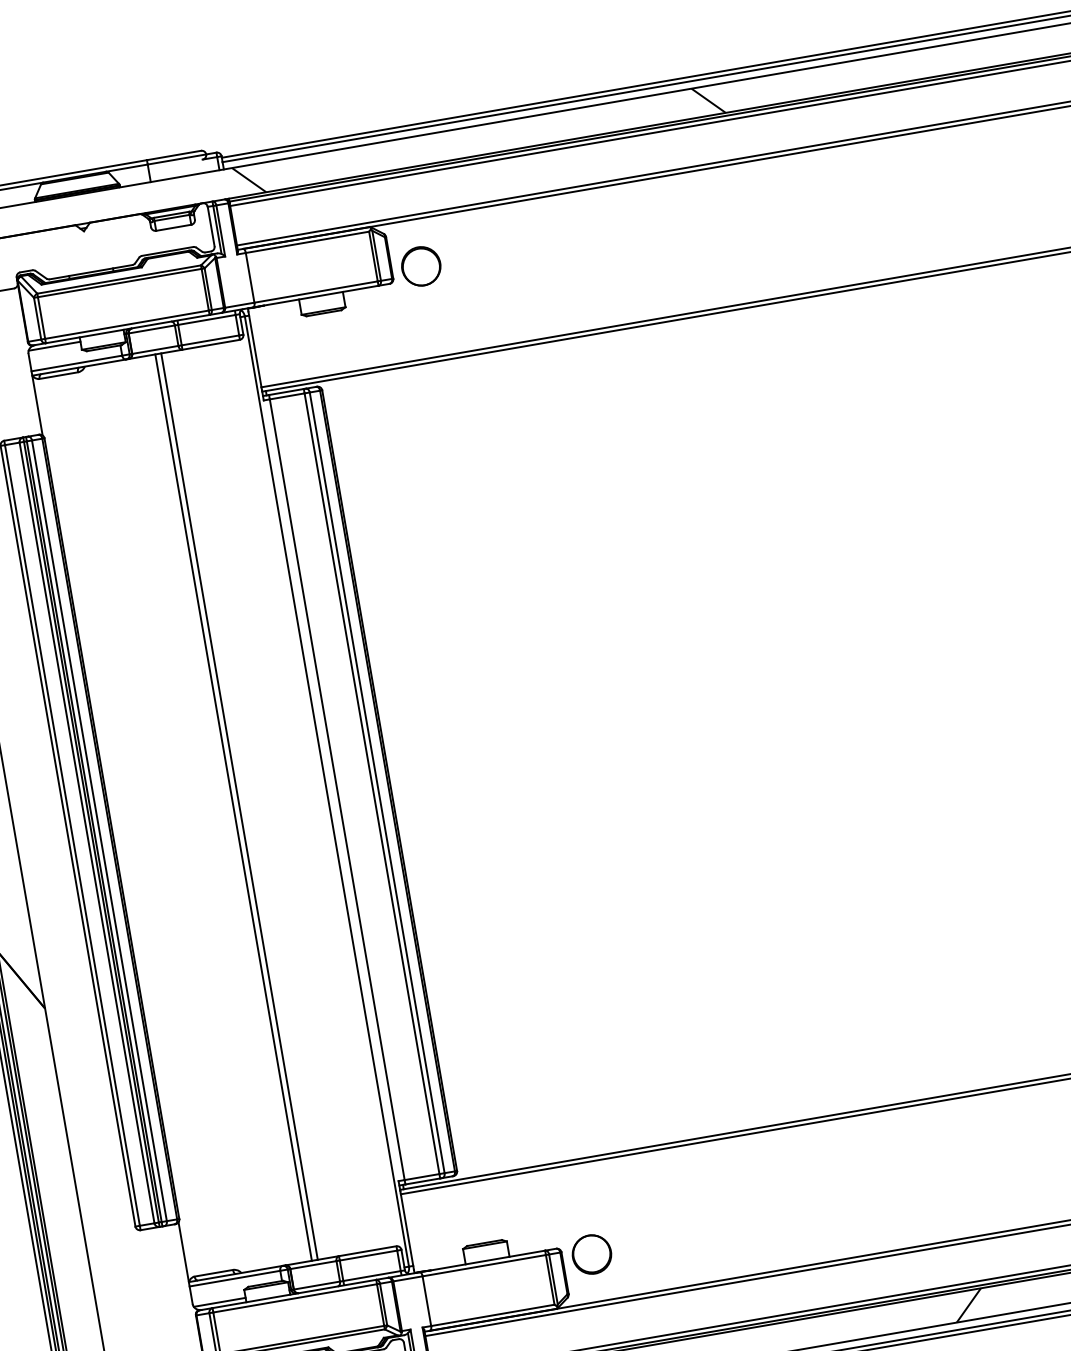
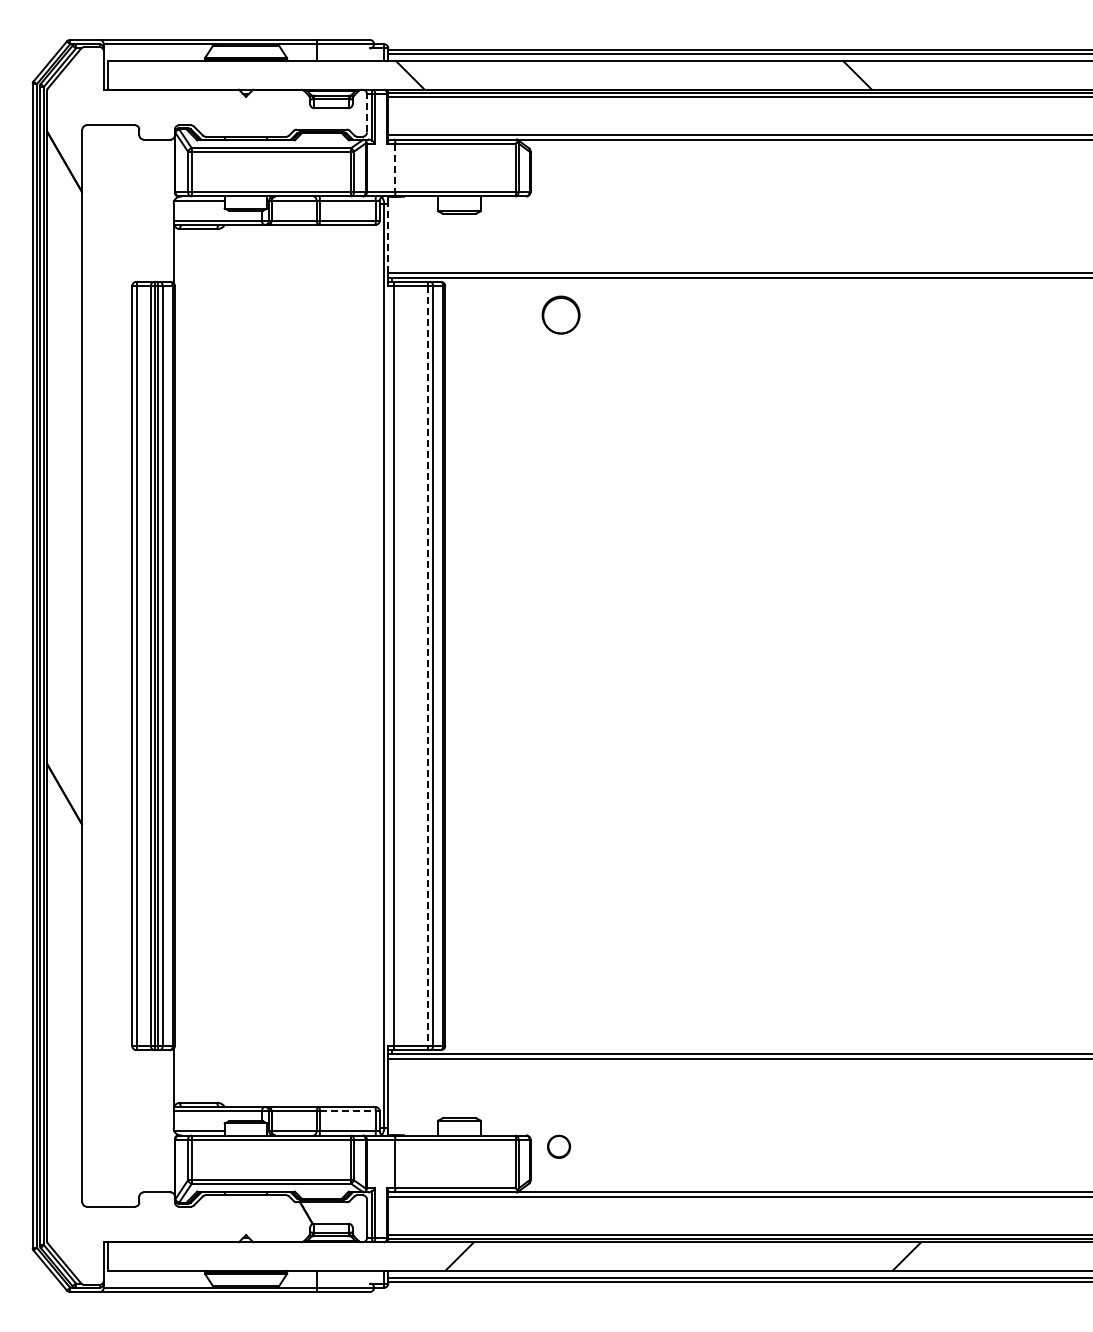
line: (211, 225) -> (367, 112), solid -> dashed
part: (420, 265) -> (560, 314), moved
line: (250, 278) -> (395, 168), solid -> dashed
line: (255, 349) -> (388, 236), solid -> dashed
line: (372, 783) -> (428, 665), solid -> dashed
line: (239, 806) -> (299, 665), removed
line: (233, 807) -> (293, 665), removed
part: (591, 1254) -> (558, 1146), size x0.6
line: (368, 1255) -> (347, 1111), solid -> dashed

